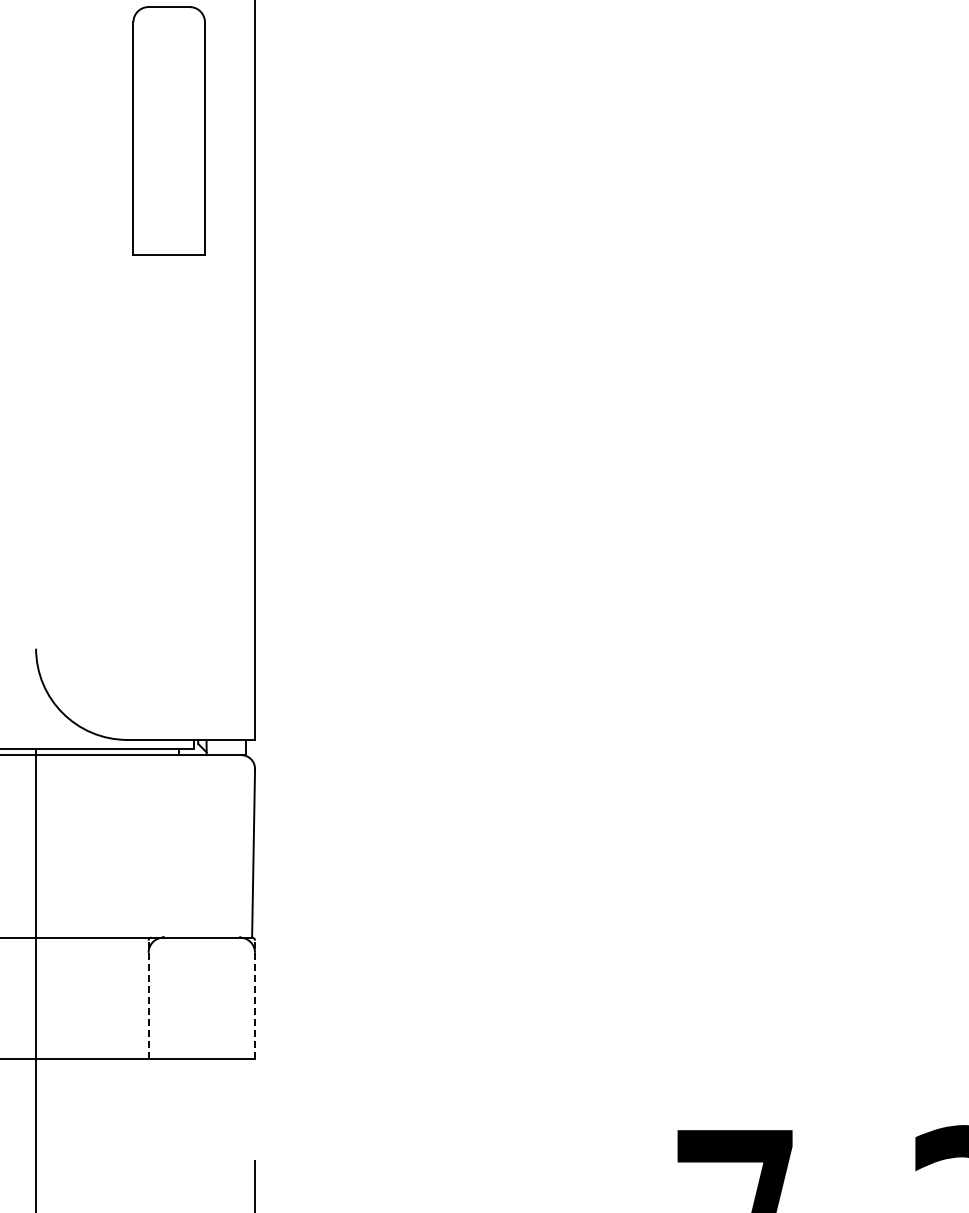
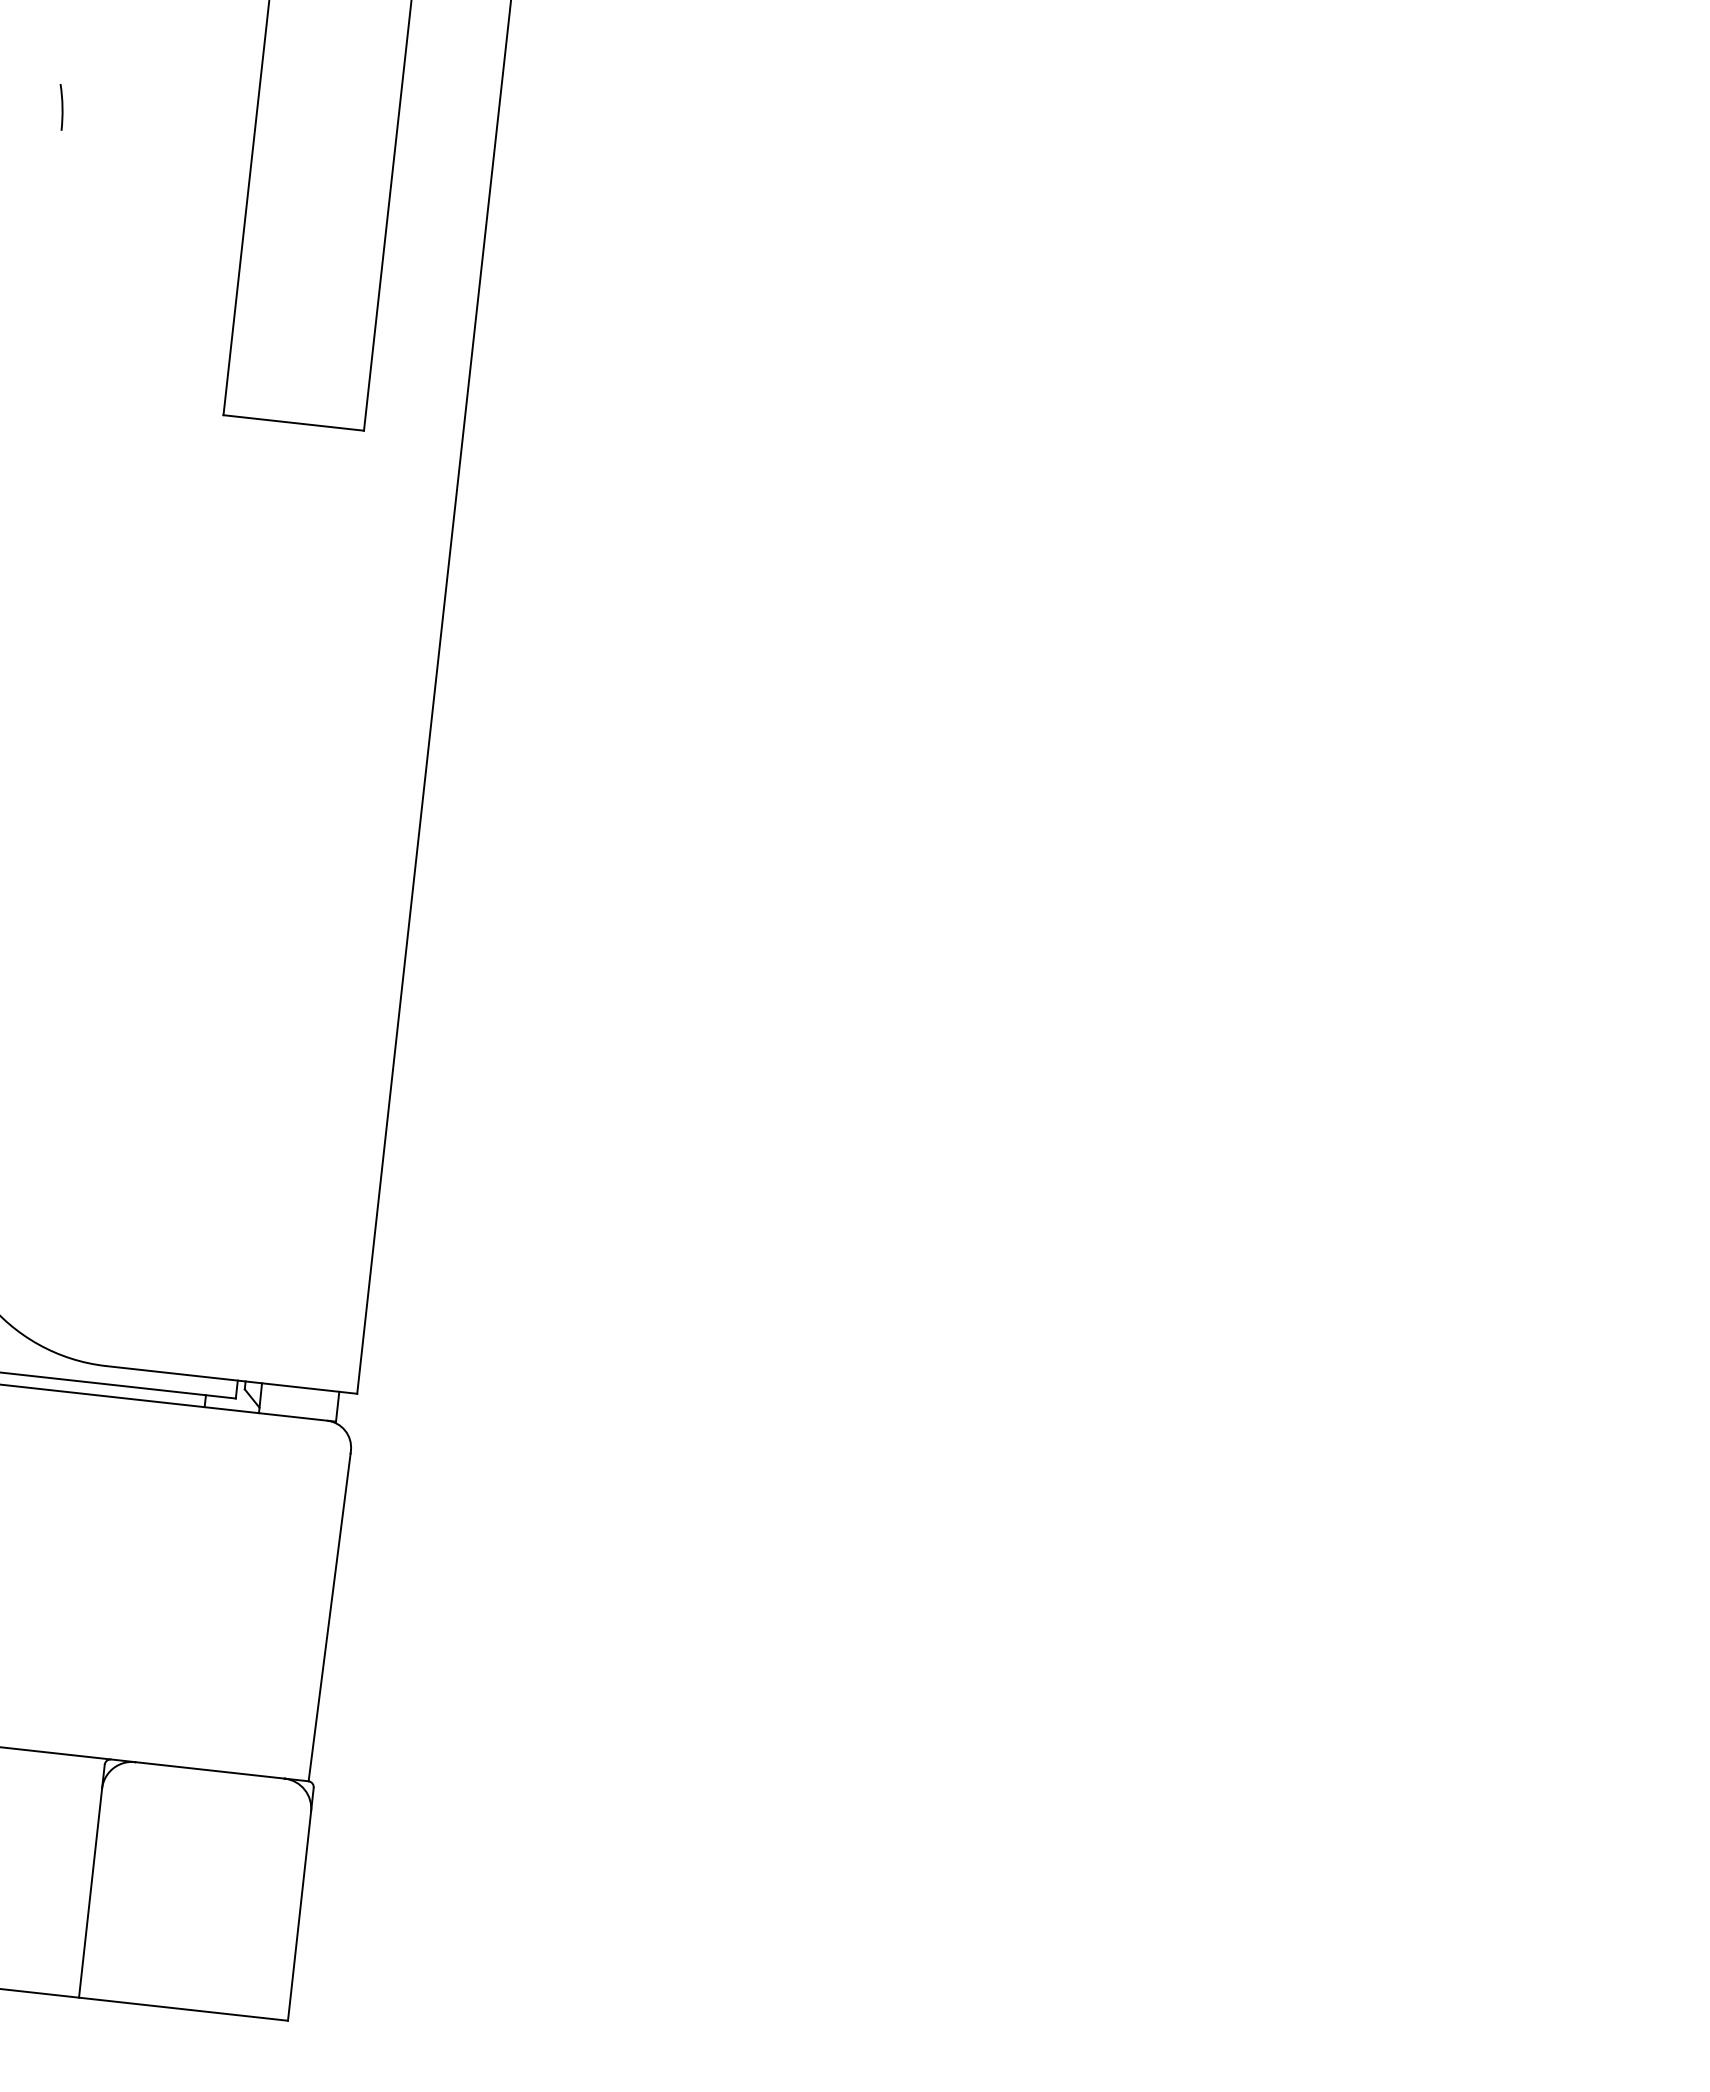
line: (34, 108) -> (61, 106), added
line: (148, 999) -> (91, 1880), dashed -> solid
line: (255, 999) -> (301, 1903), dashed -> solid

